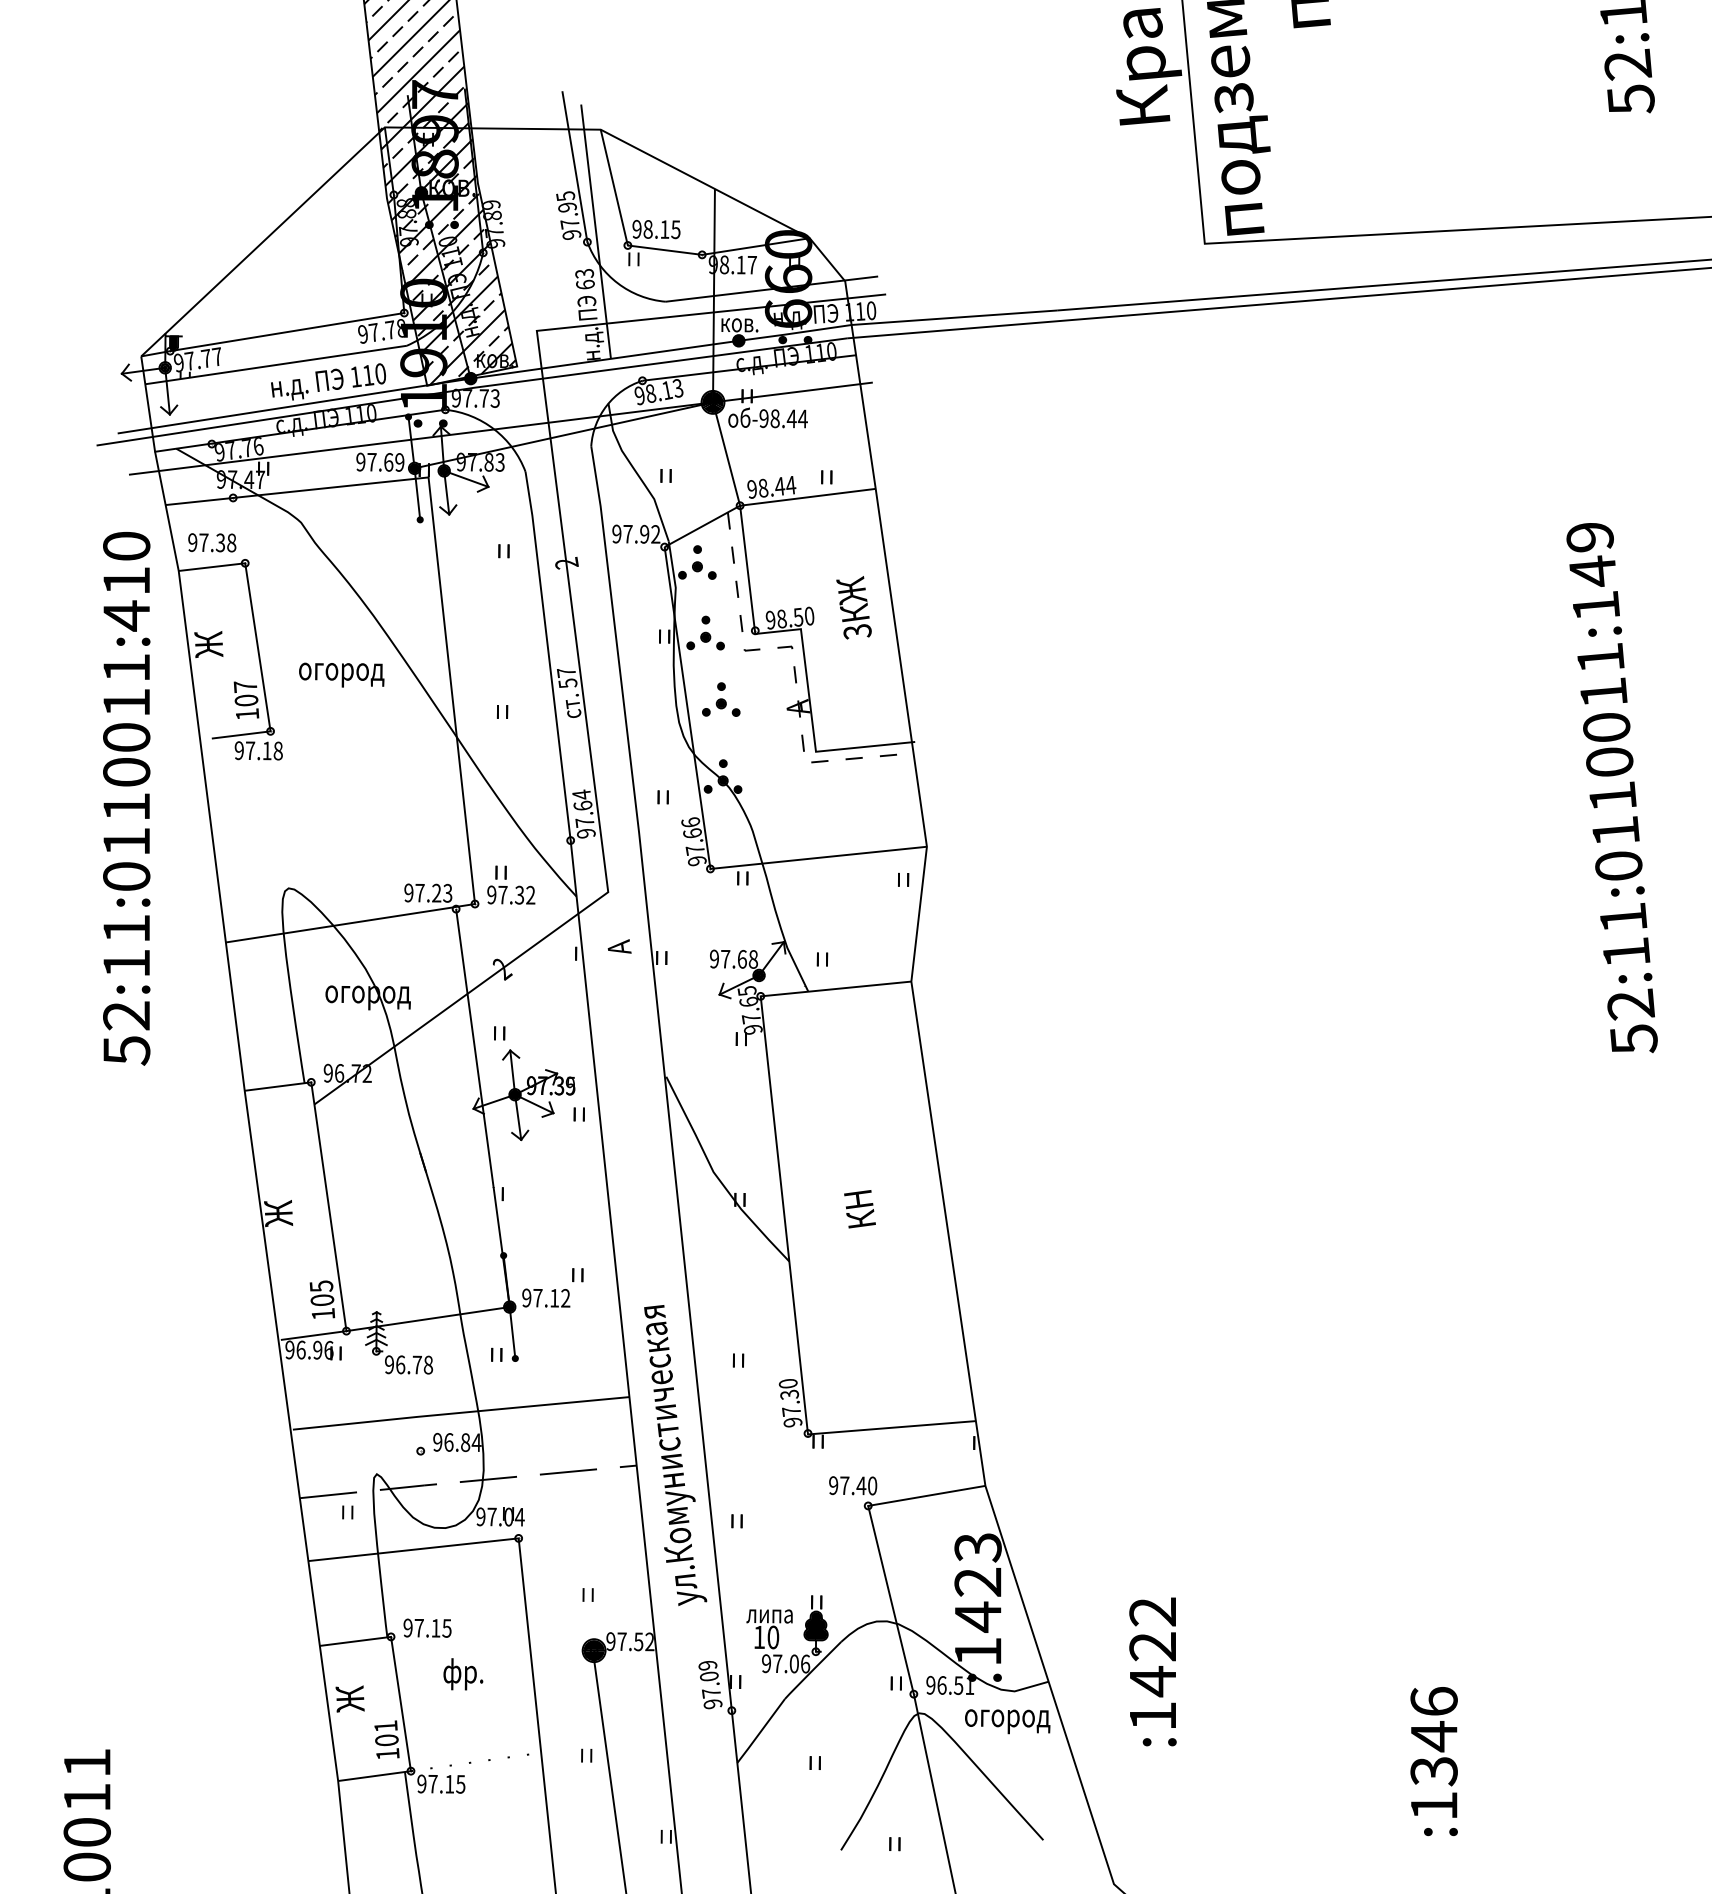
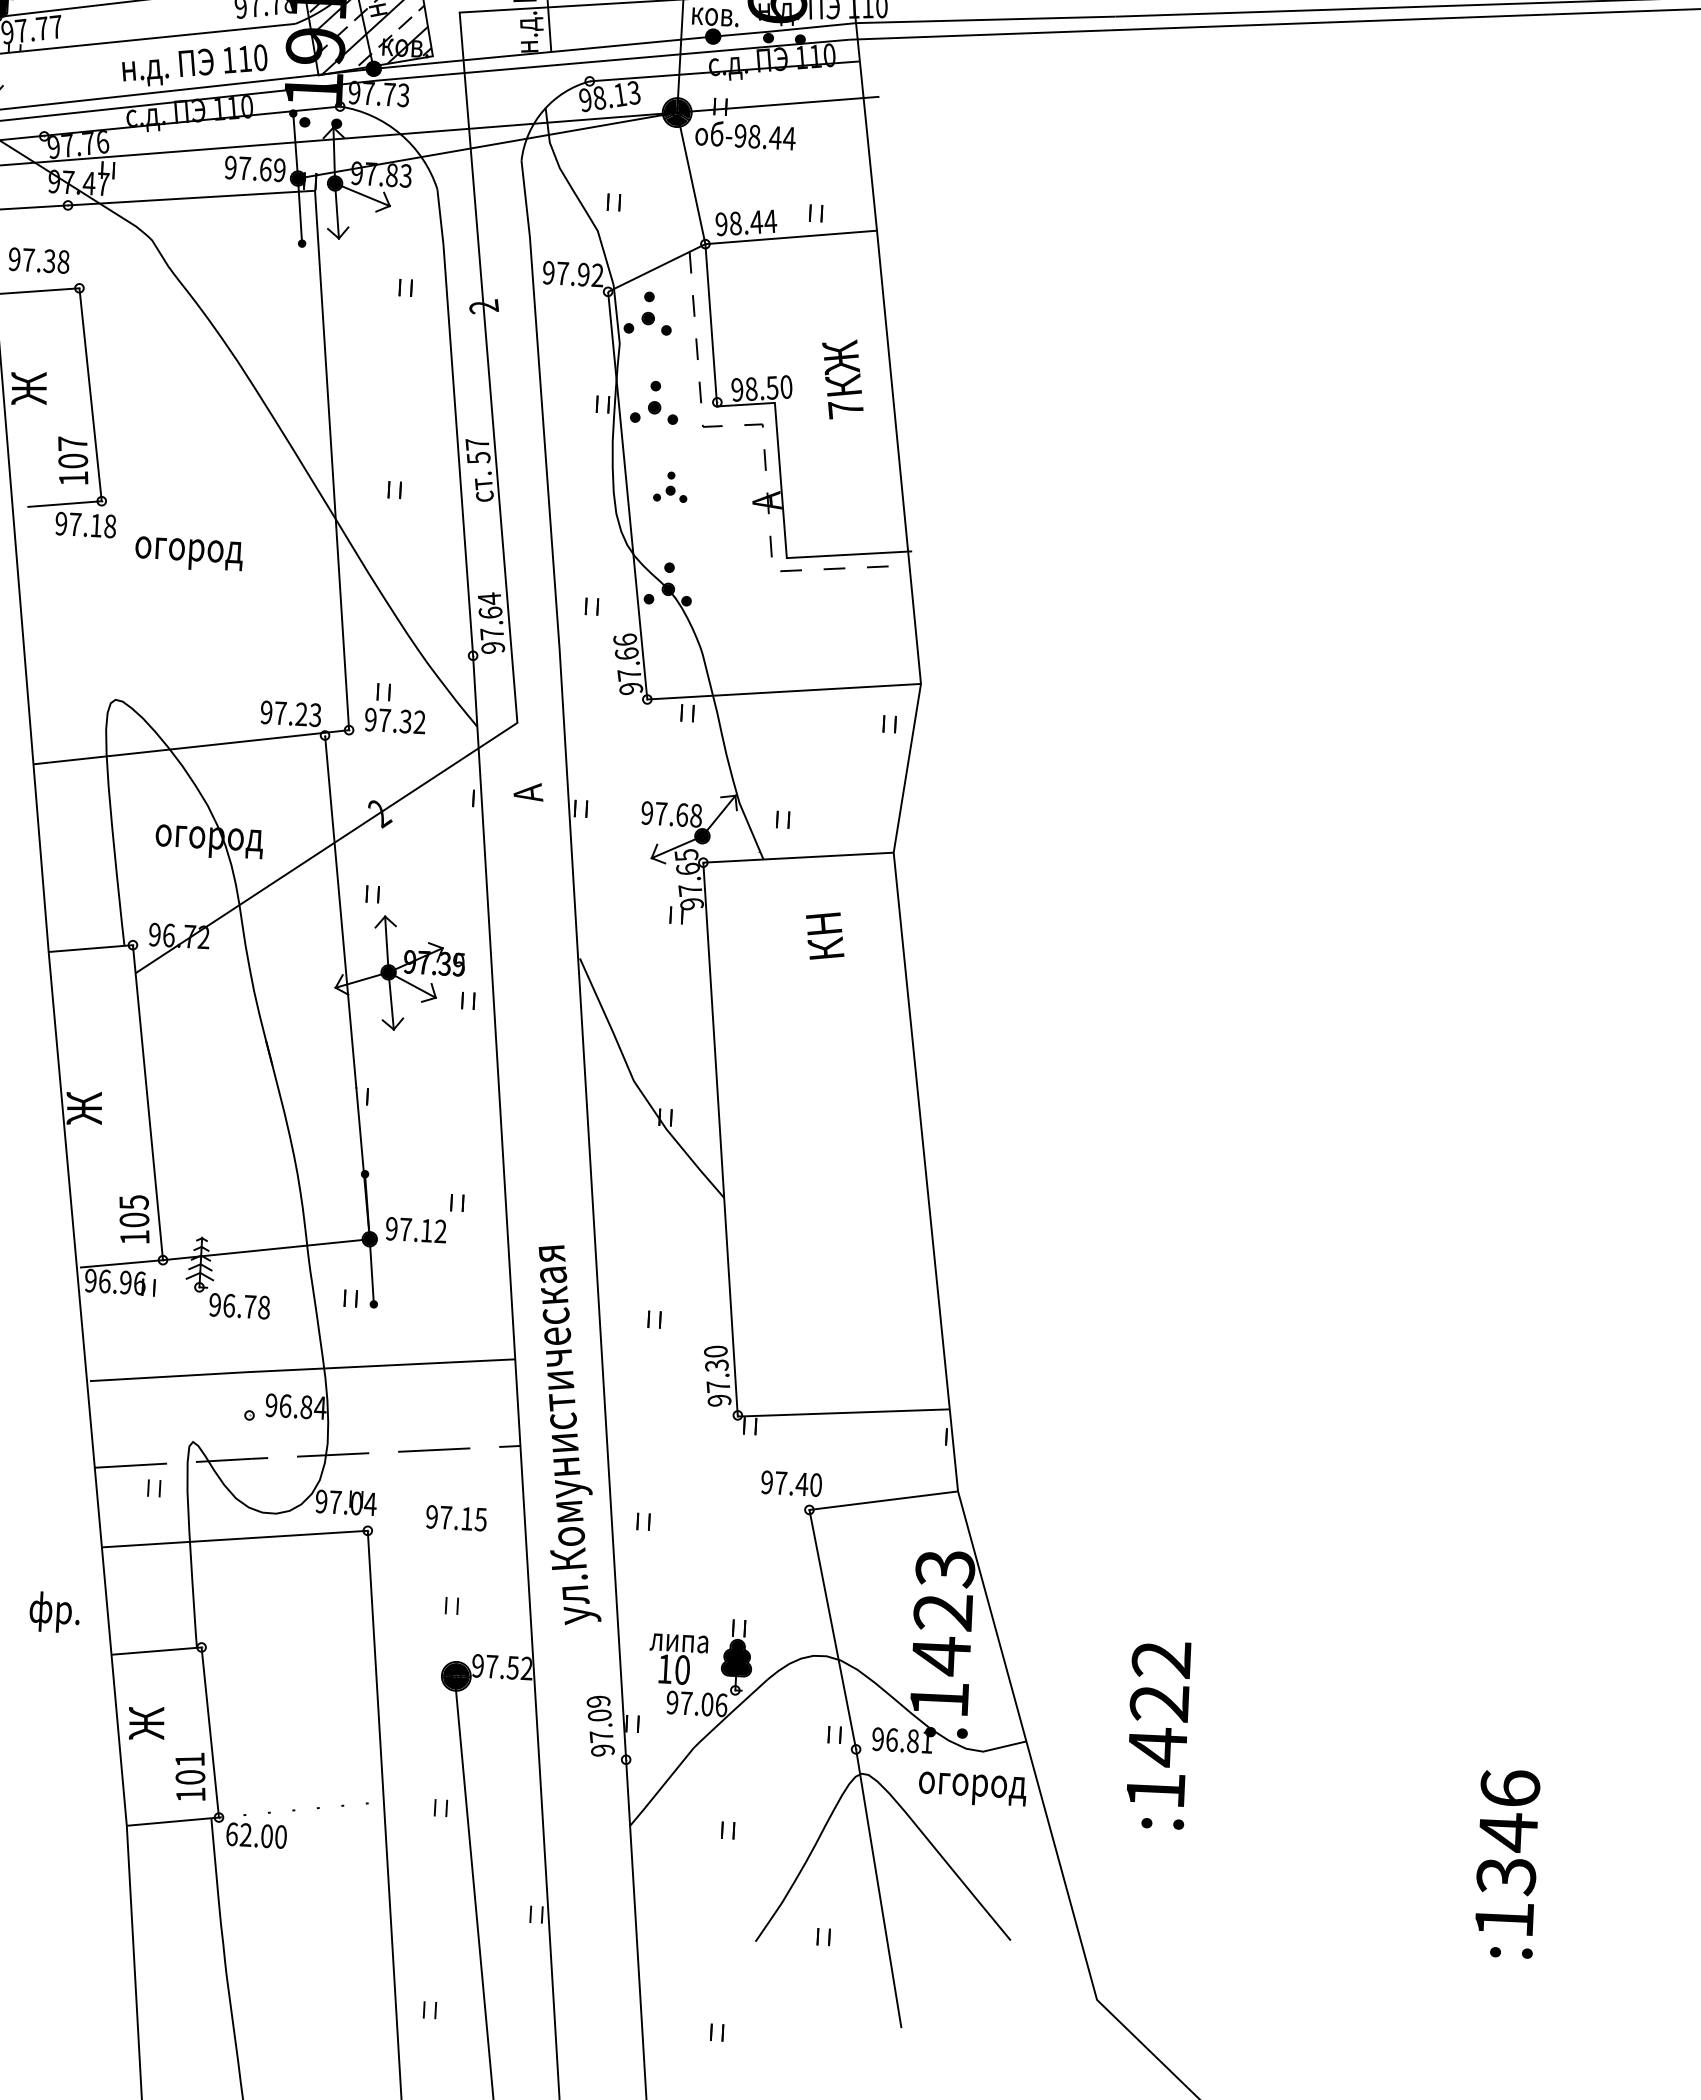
text: (857, 632) -> (845, 410), 3 -> 7
text: (341, 674) -> (188, 553), moved
part: (721, 699) -> (670, 486), size x0.7
text: (859, 1209) -> (824, 936), moved
text: (427, 1627) -> (456, 1517), moved
text: (463, 1674) -> (54, 1612), moved
text: (958, 1685) -> (912, 1741), 96.51 -> 96.81
text: (441, 1783) -> (256, 1834), 97.15 -> 62.00

